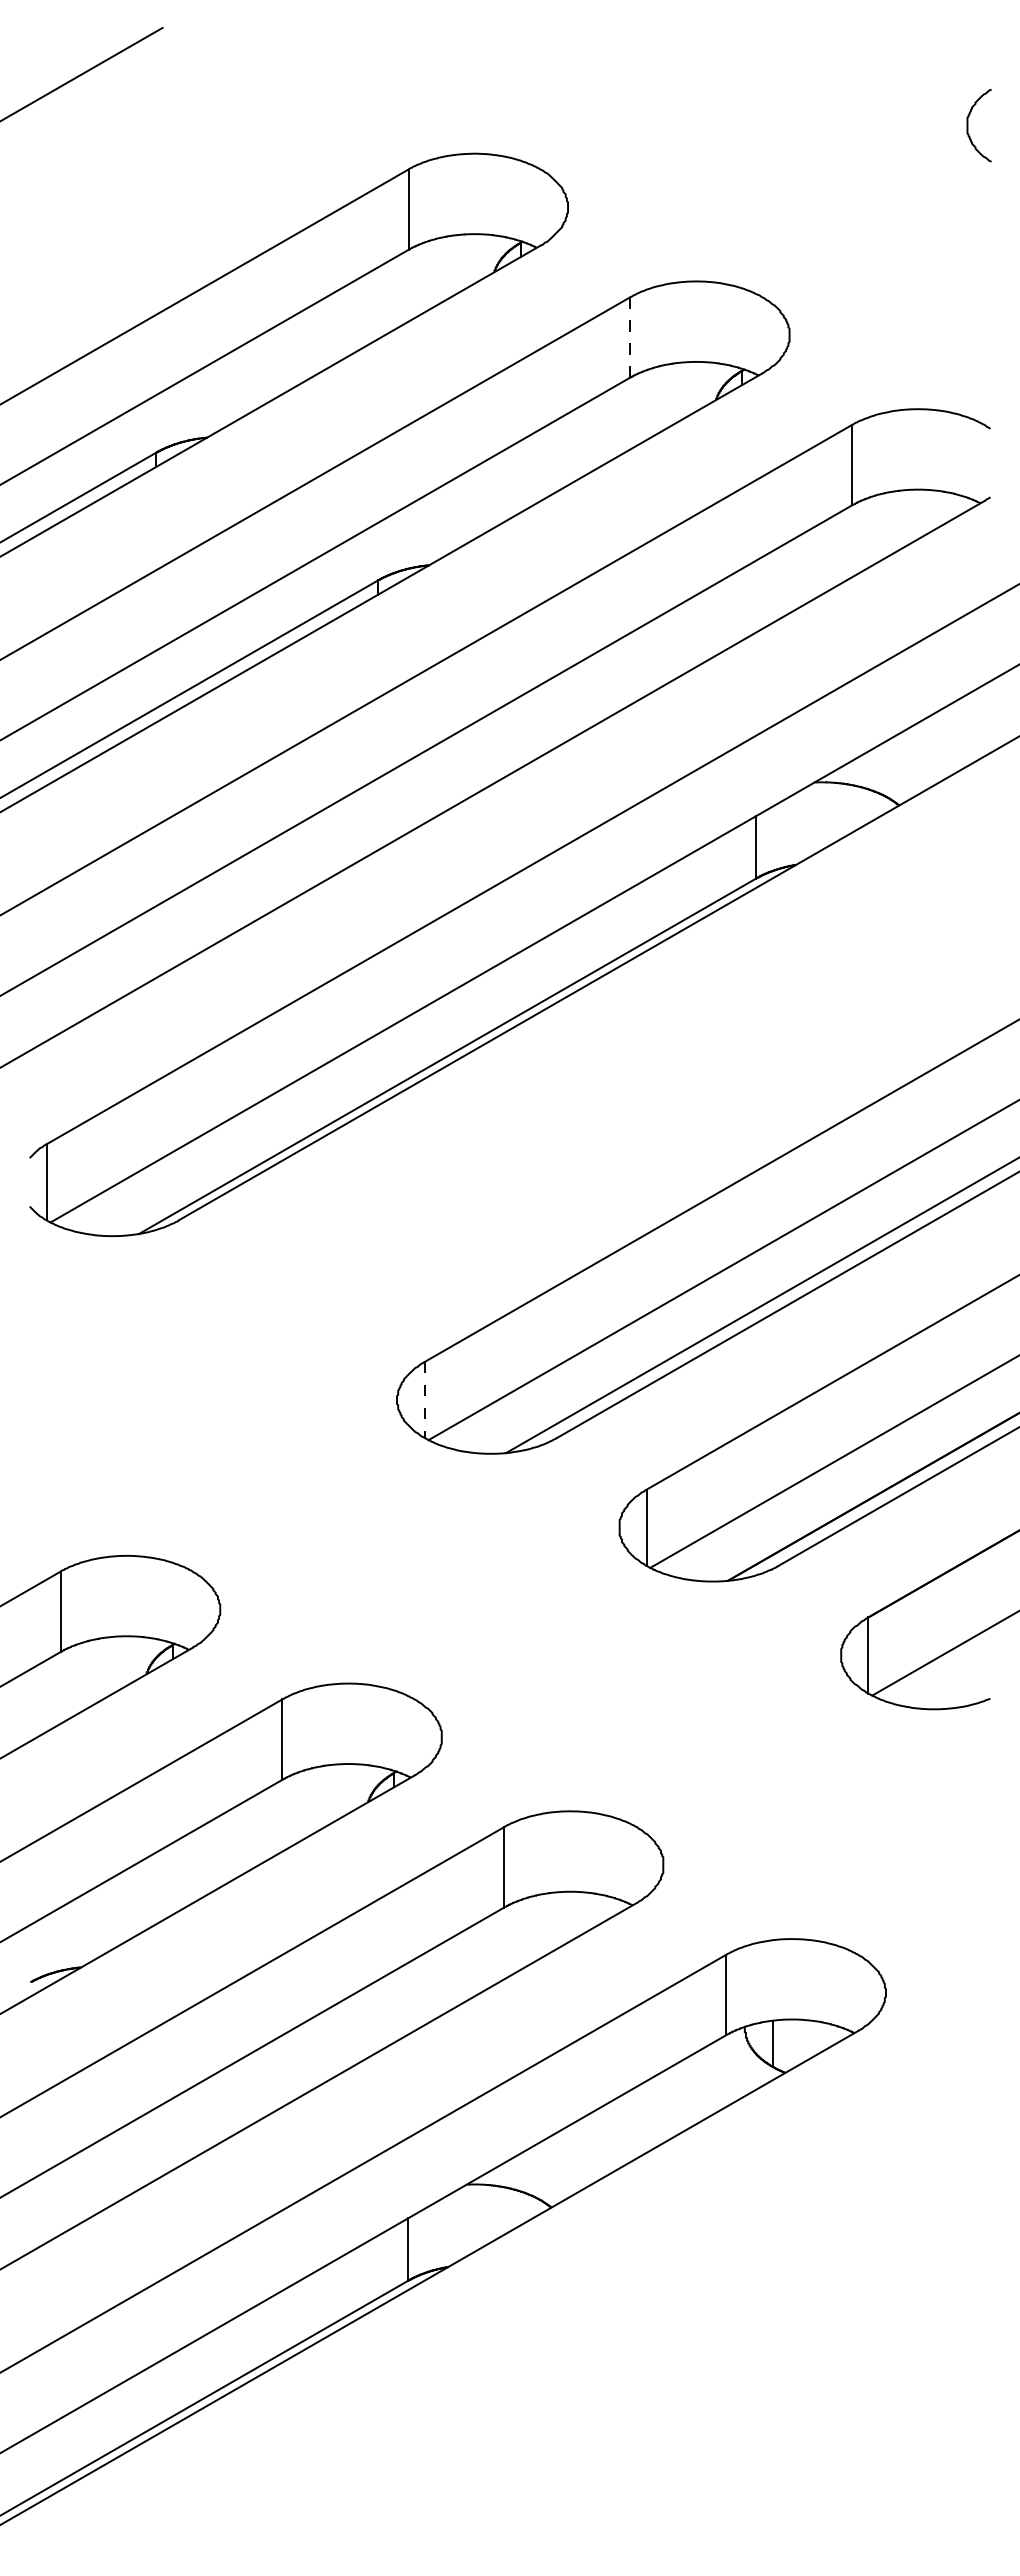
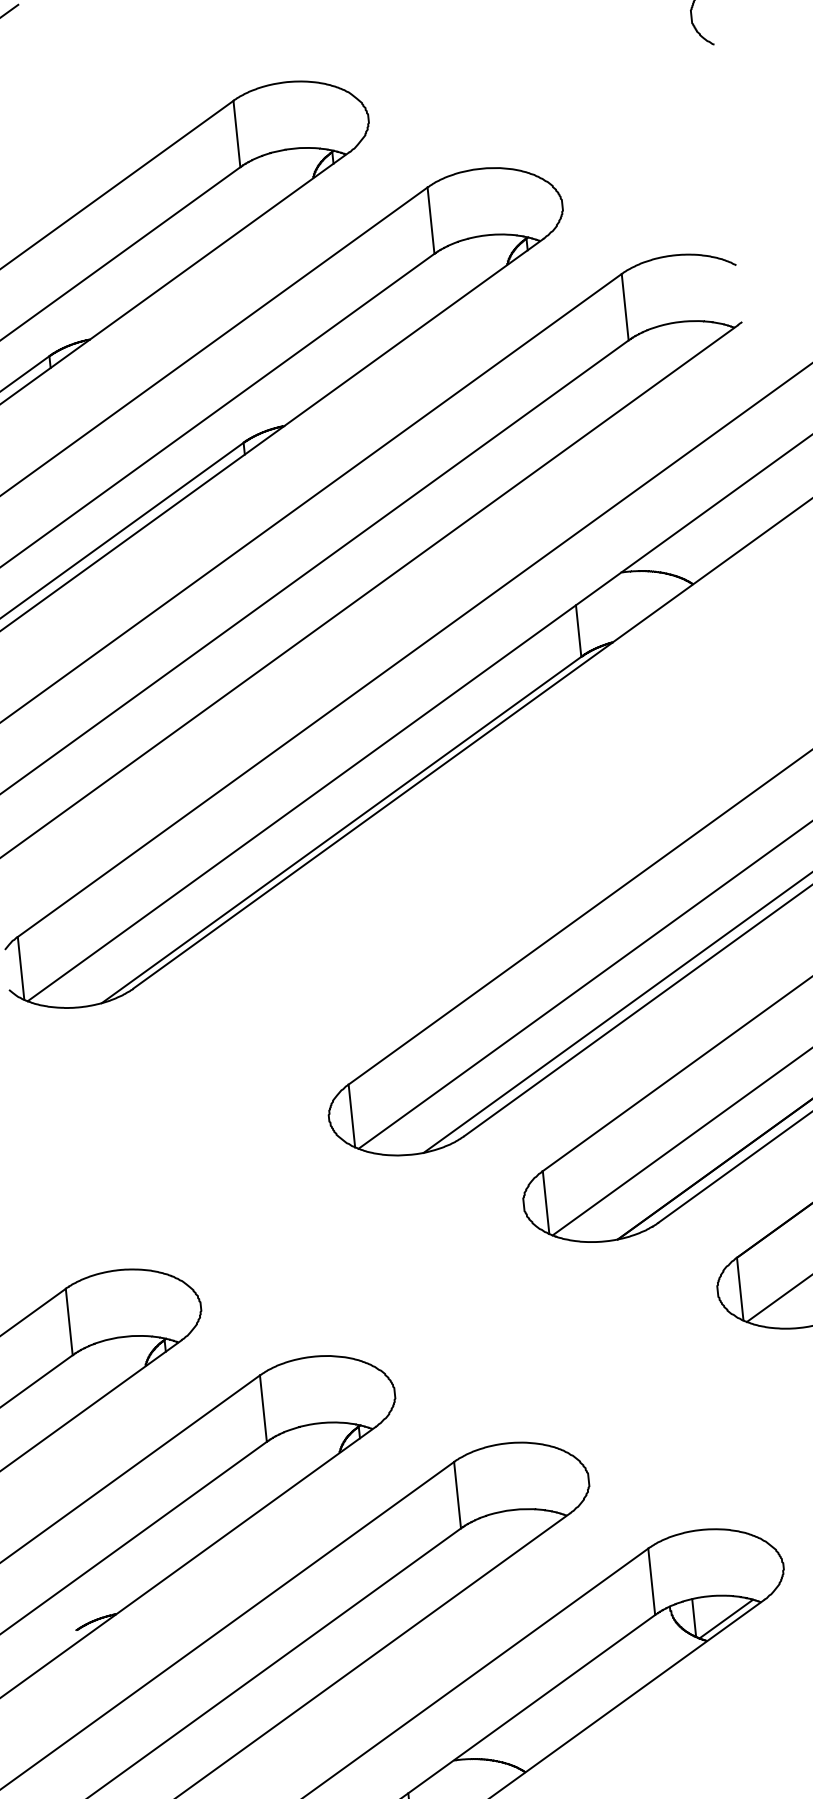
line: (630, 337) -> (431, 220), dashed -> solid
line: (424, 1400) -> (351, 1116), dashed -> solid
line: (810, 2048) -> (725, 1618), added

